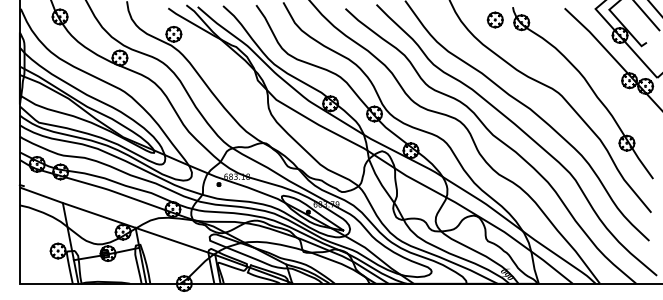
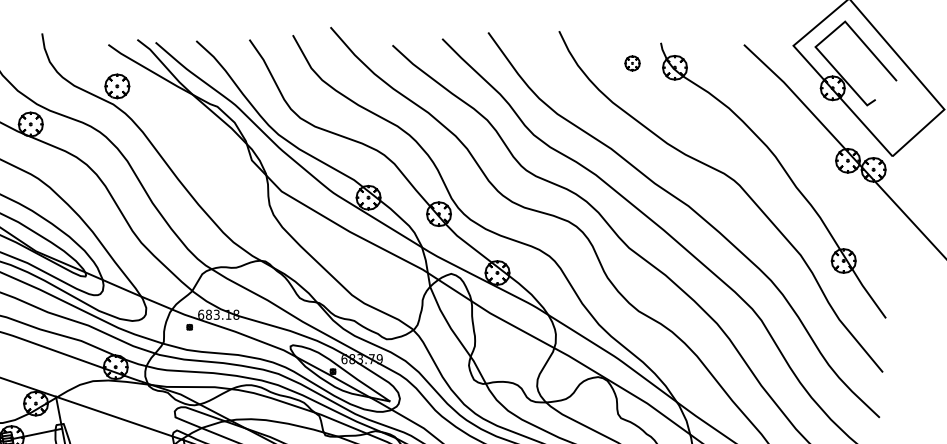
part: (494, 19) -> (631, 62), size x0.6

